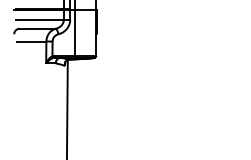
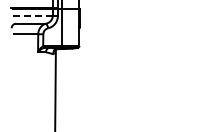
line: (40, 20) -> (33, 16), solid -> dashed

